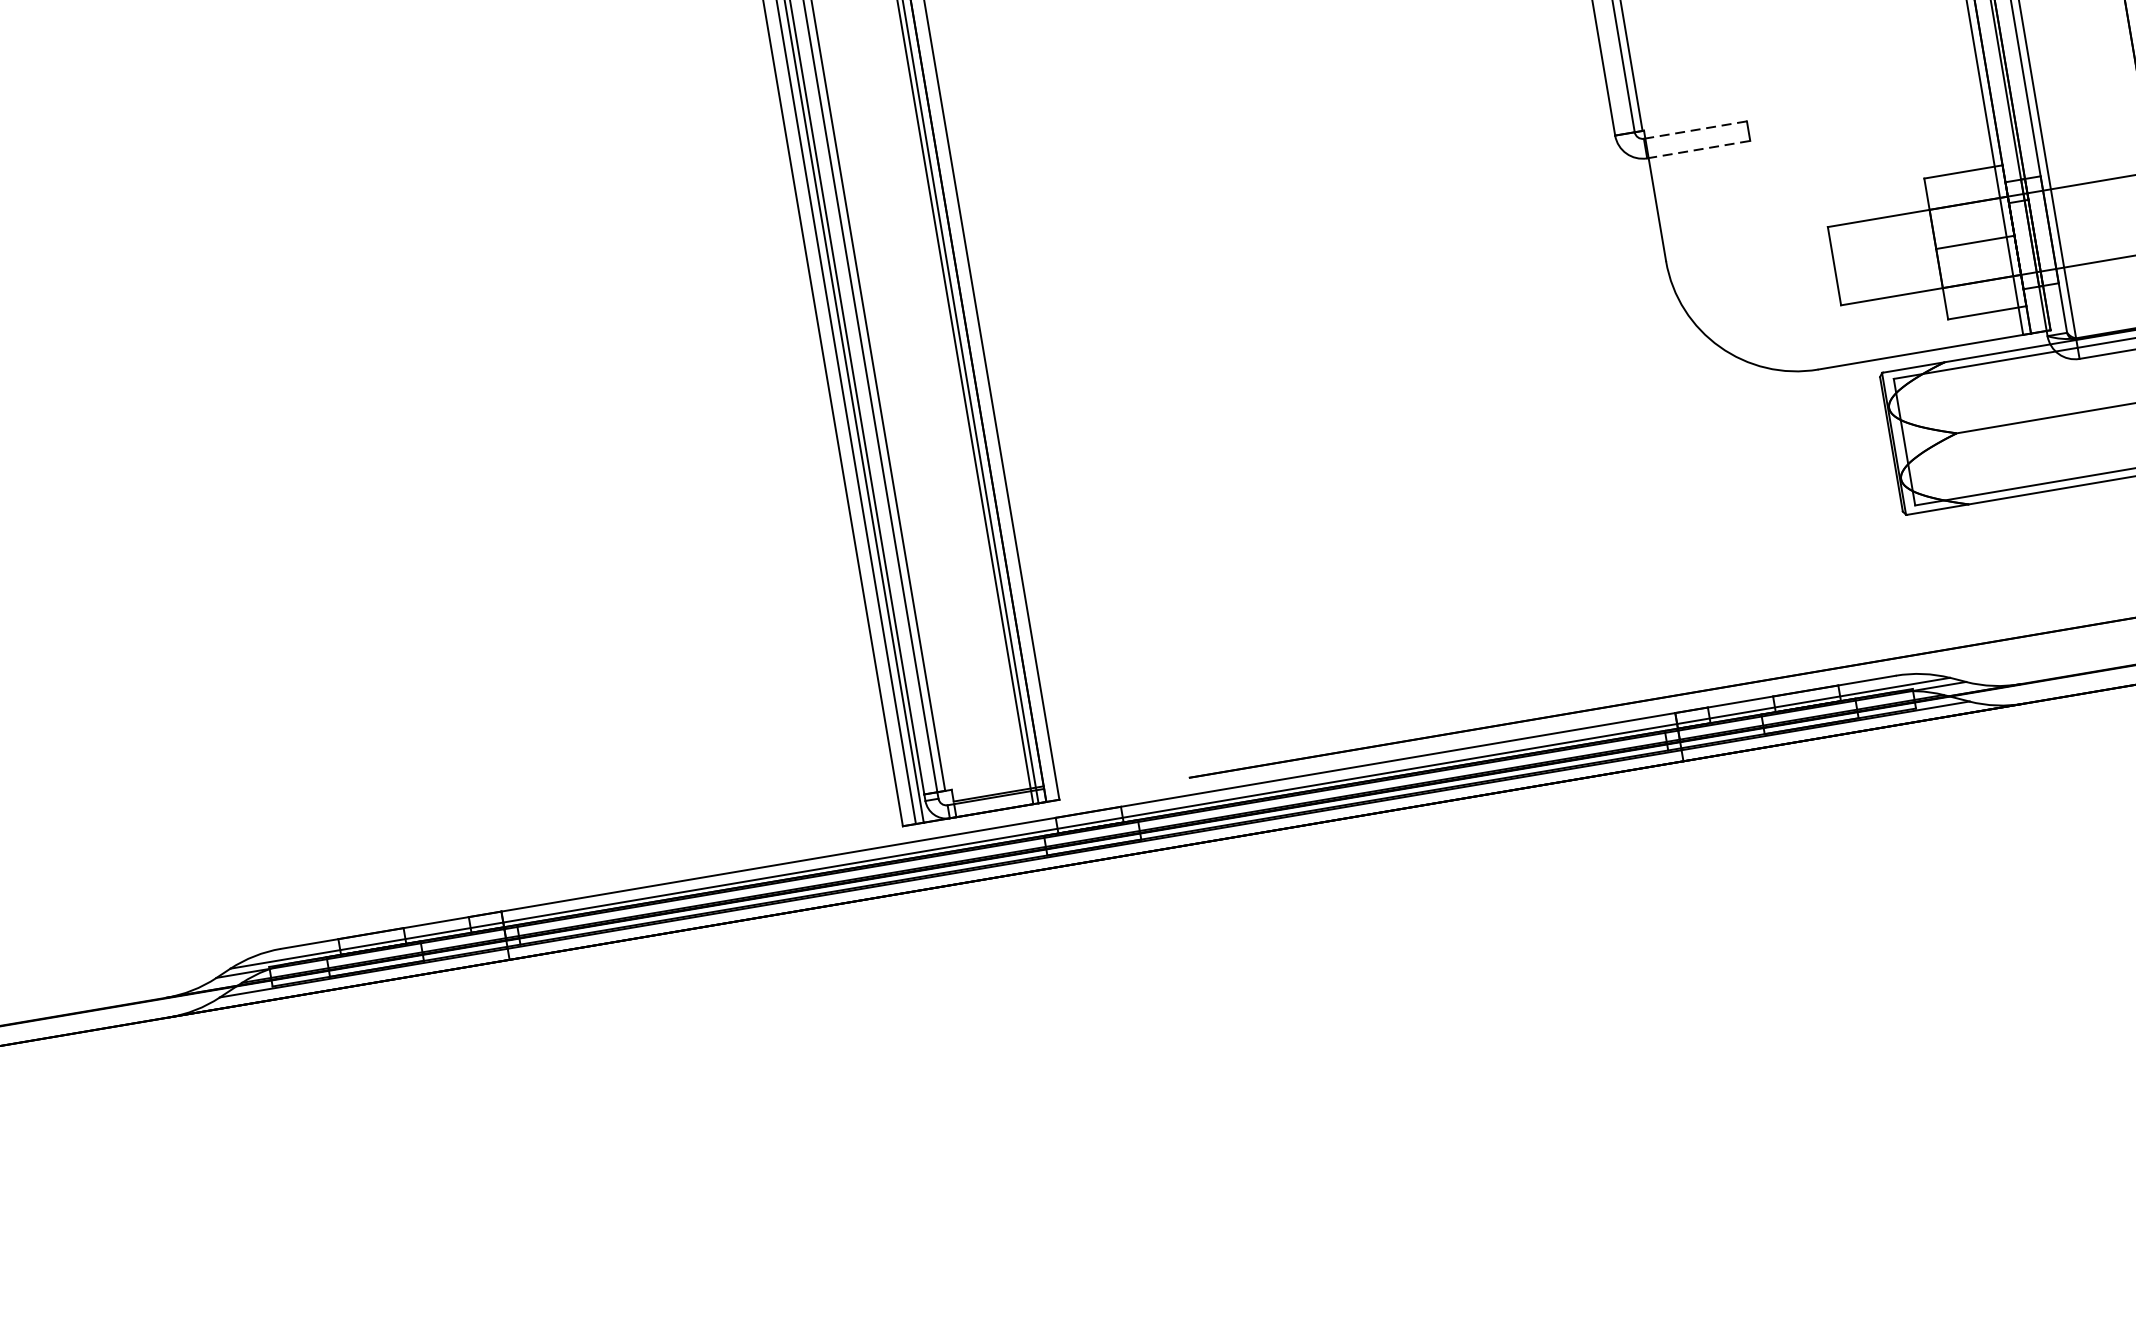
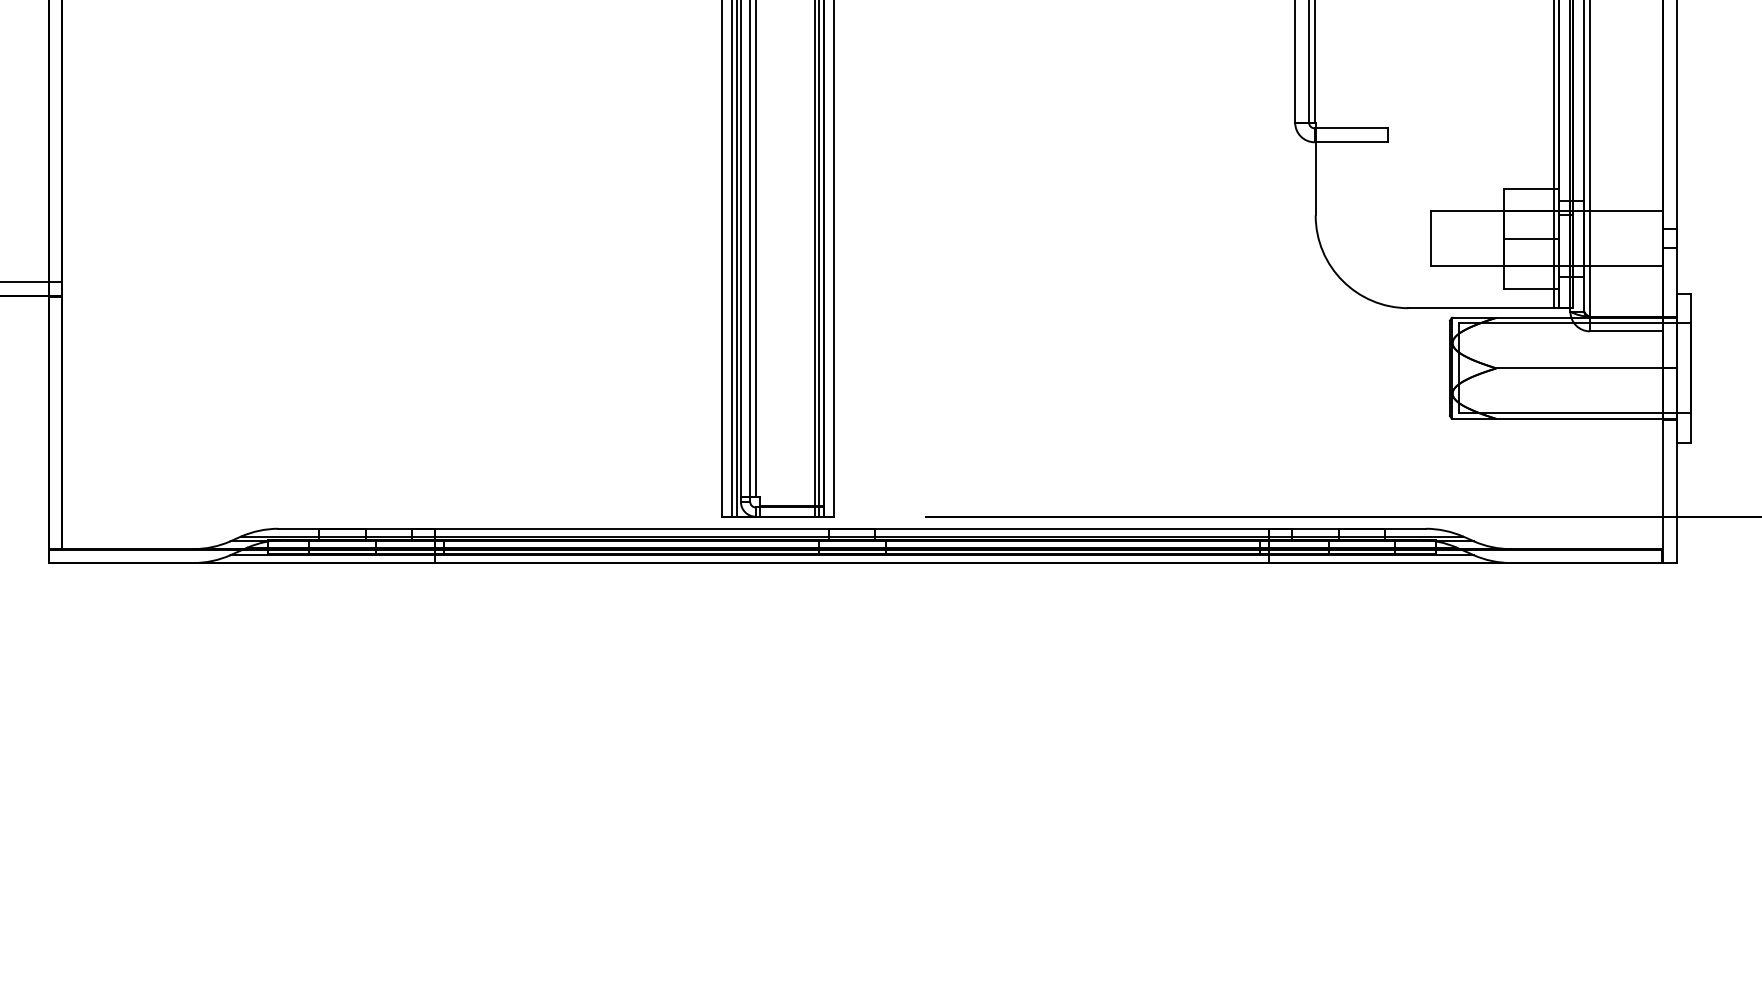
line: (1695, 130) -> (1351, 128), dashed -> solid
line: (1699, 149) -> (1351, 142), dashed -> solid

